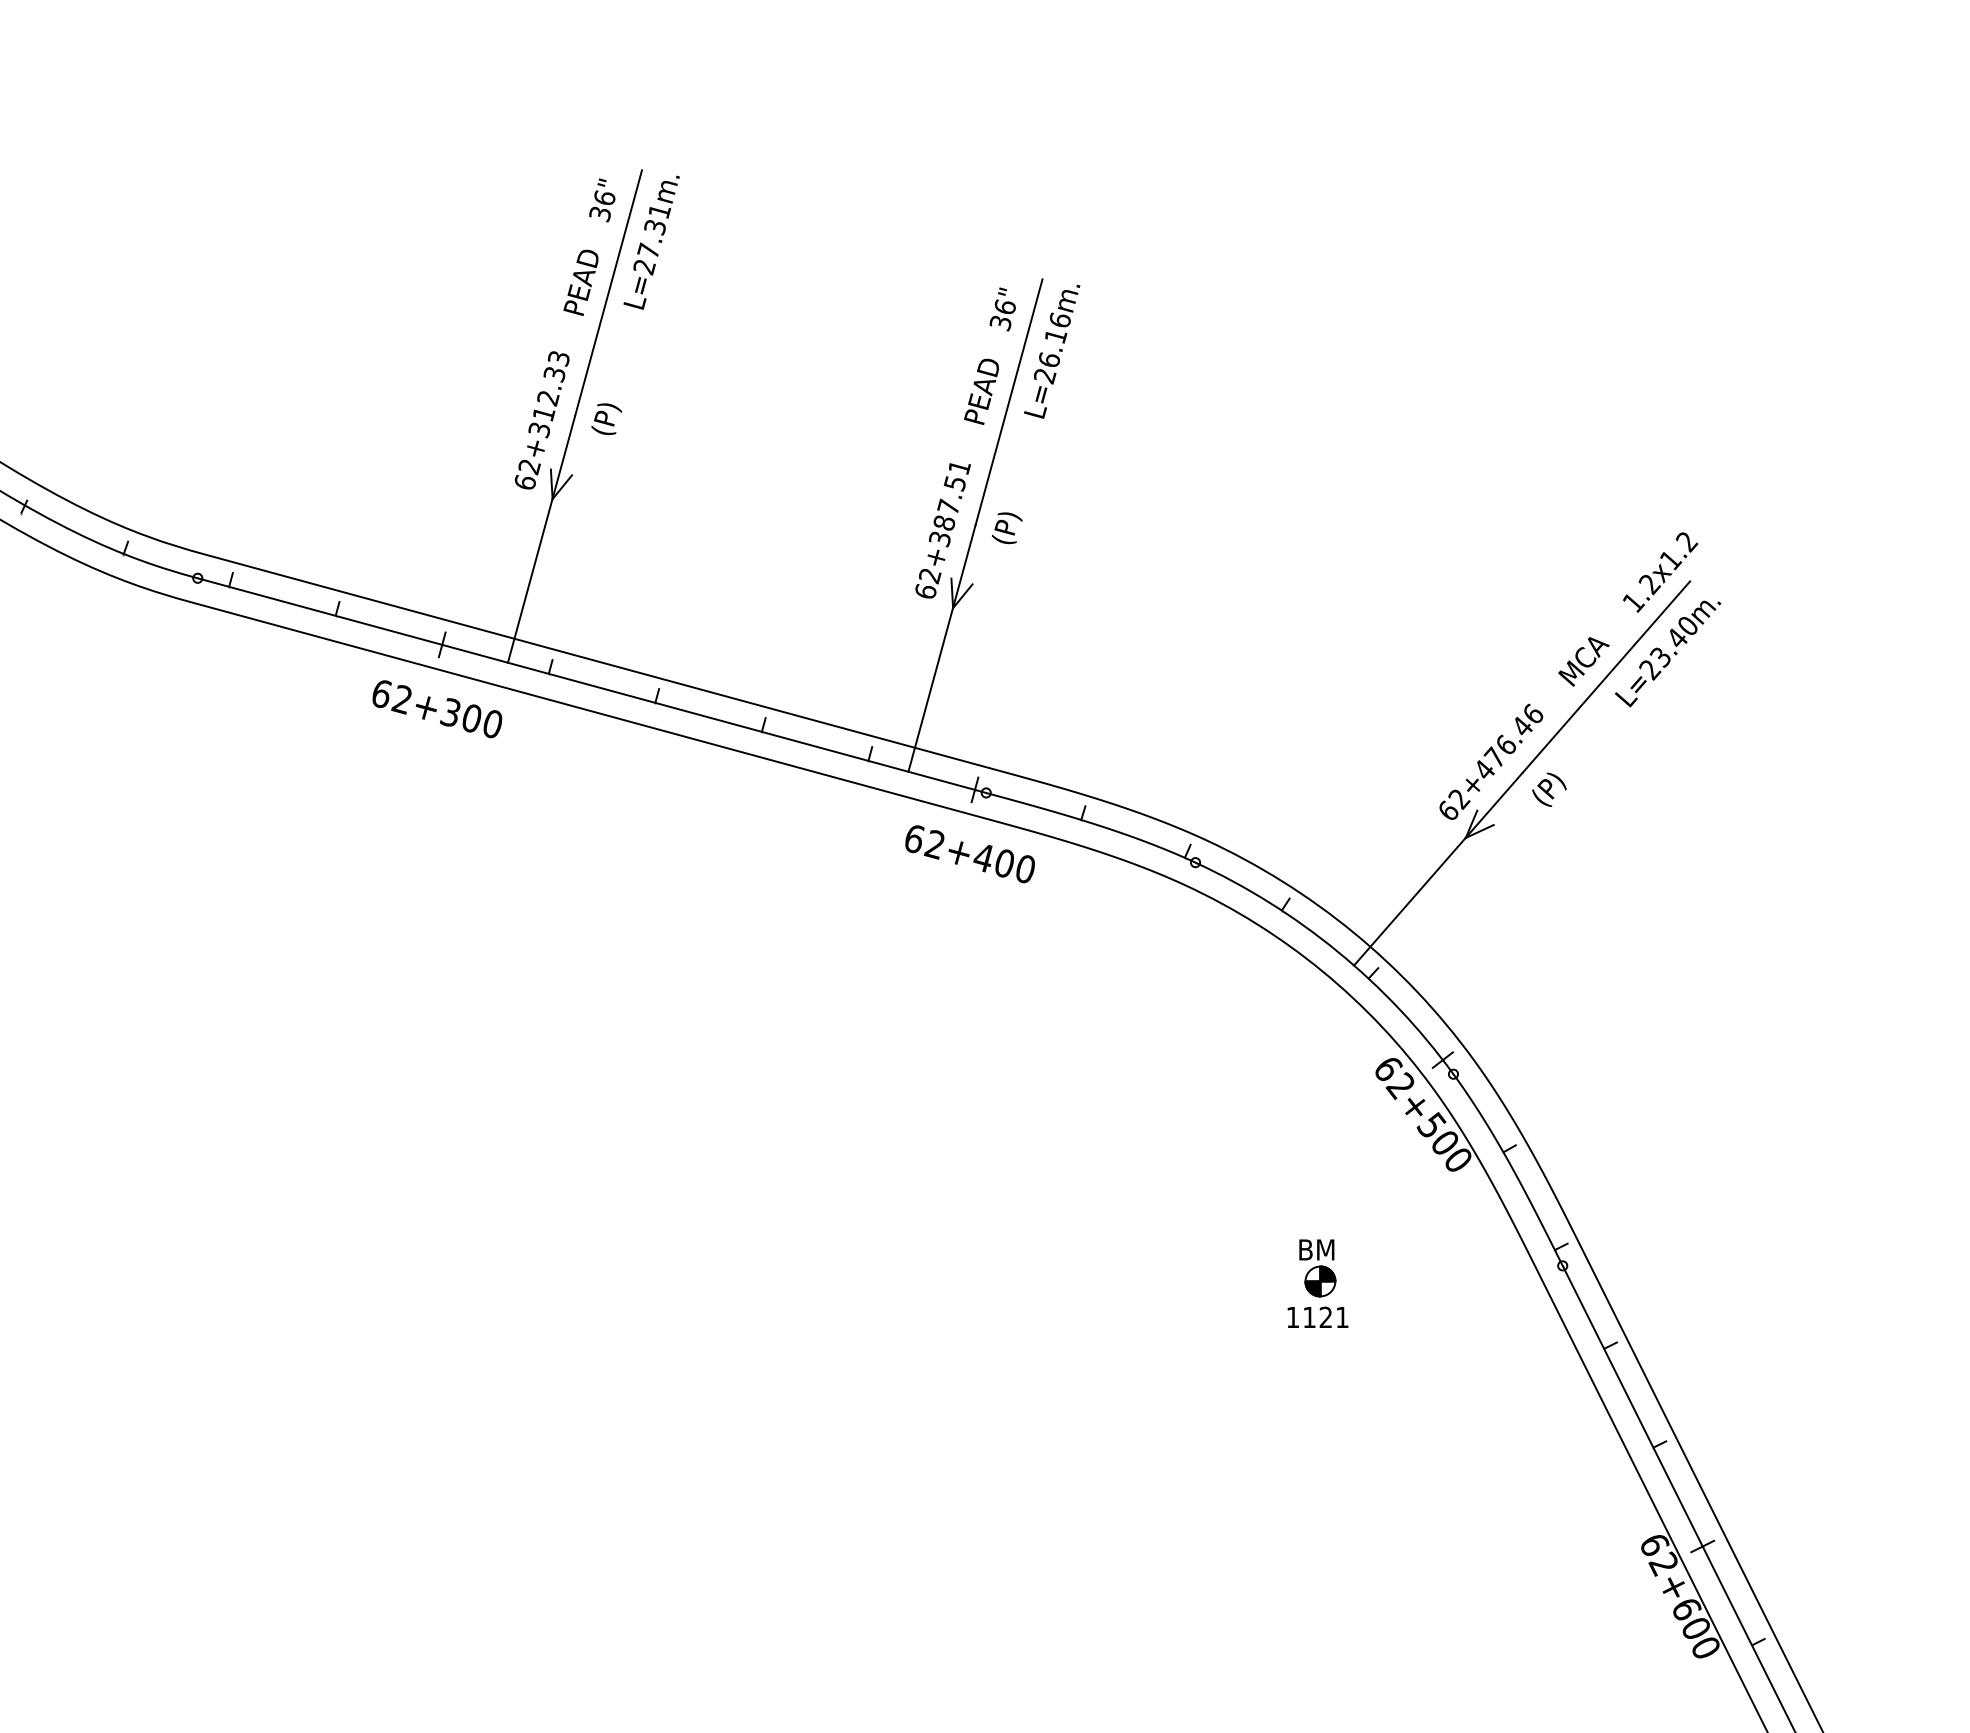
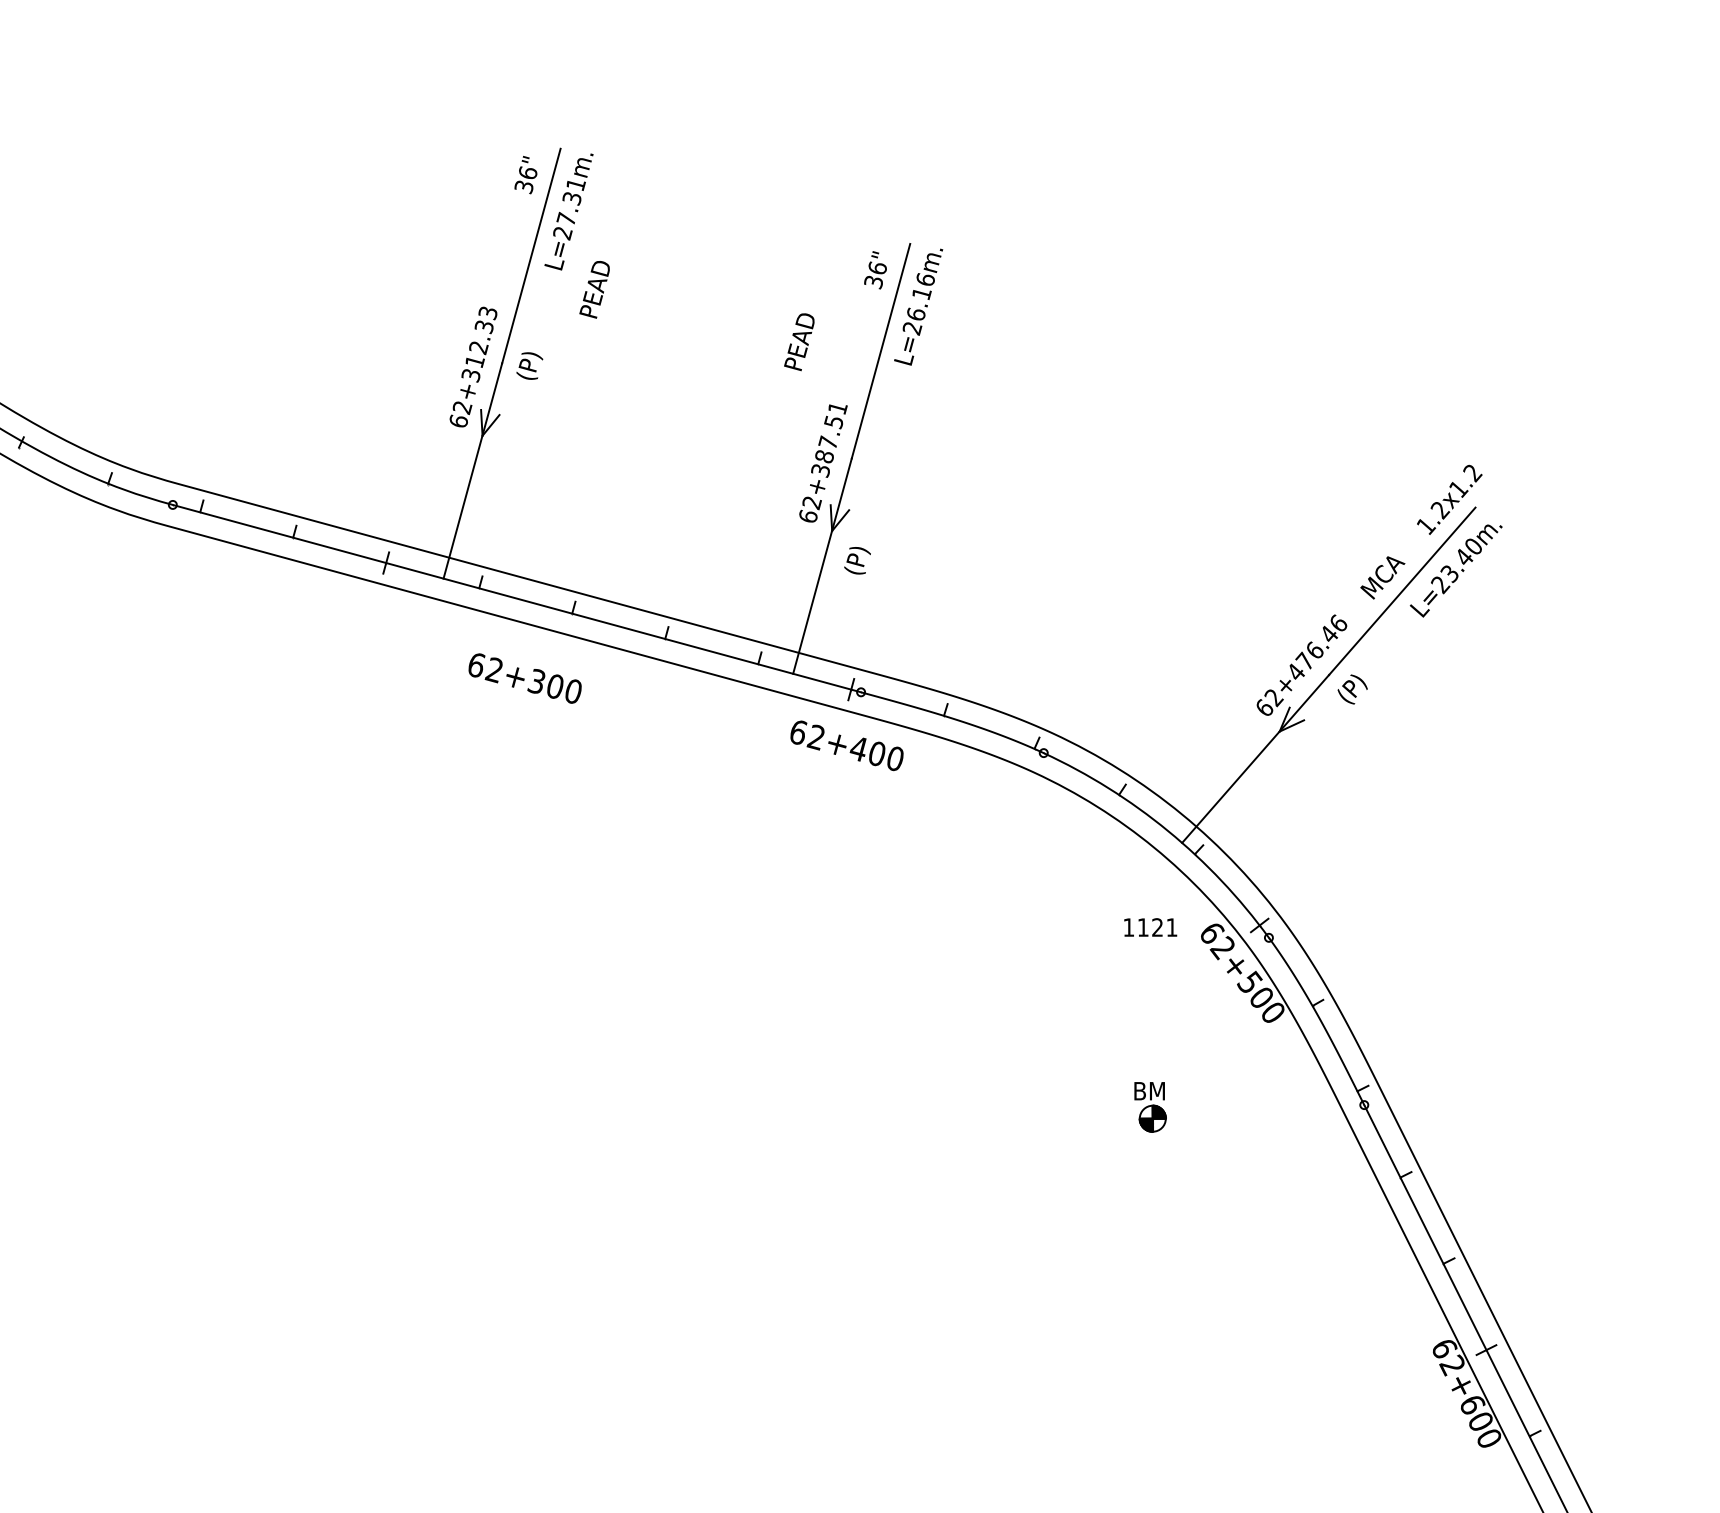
text: (580, 282) -> (594, 289), moved
text: (981, 391) -> (799, 341), moved
text: (1007, 528) -> (857, 560), moved
text: (437, 709) -> (525, 678), moved
text: (1317, 1316) -> (1150, 926), moved

